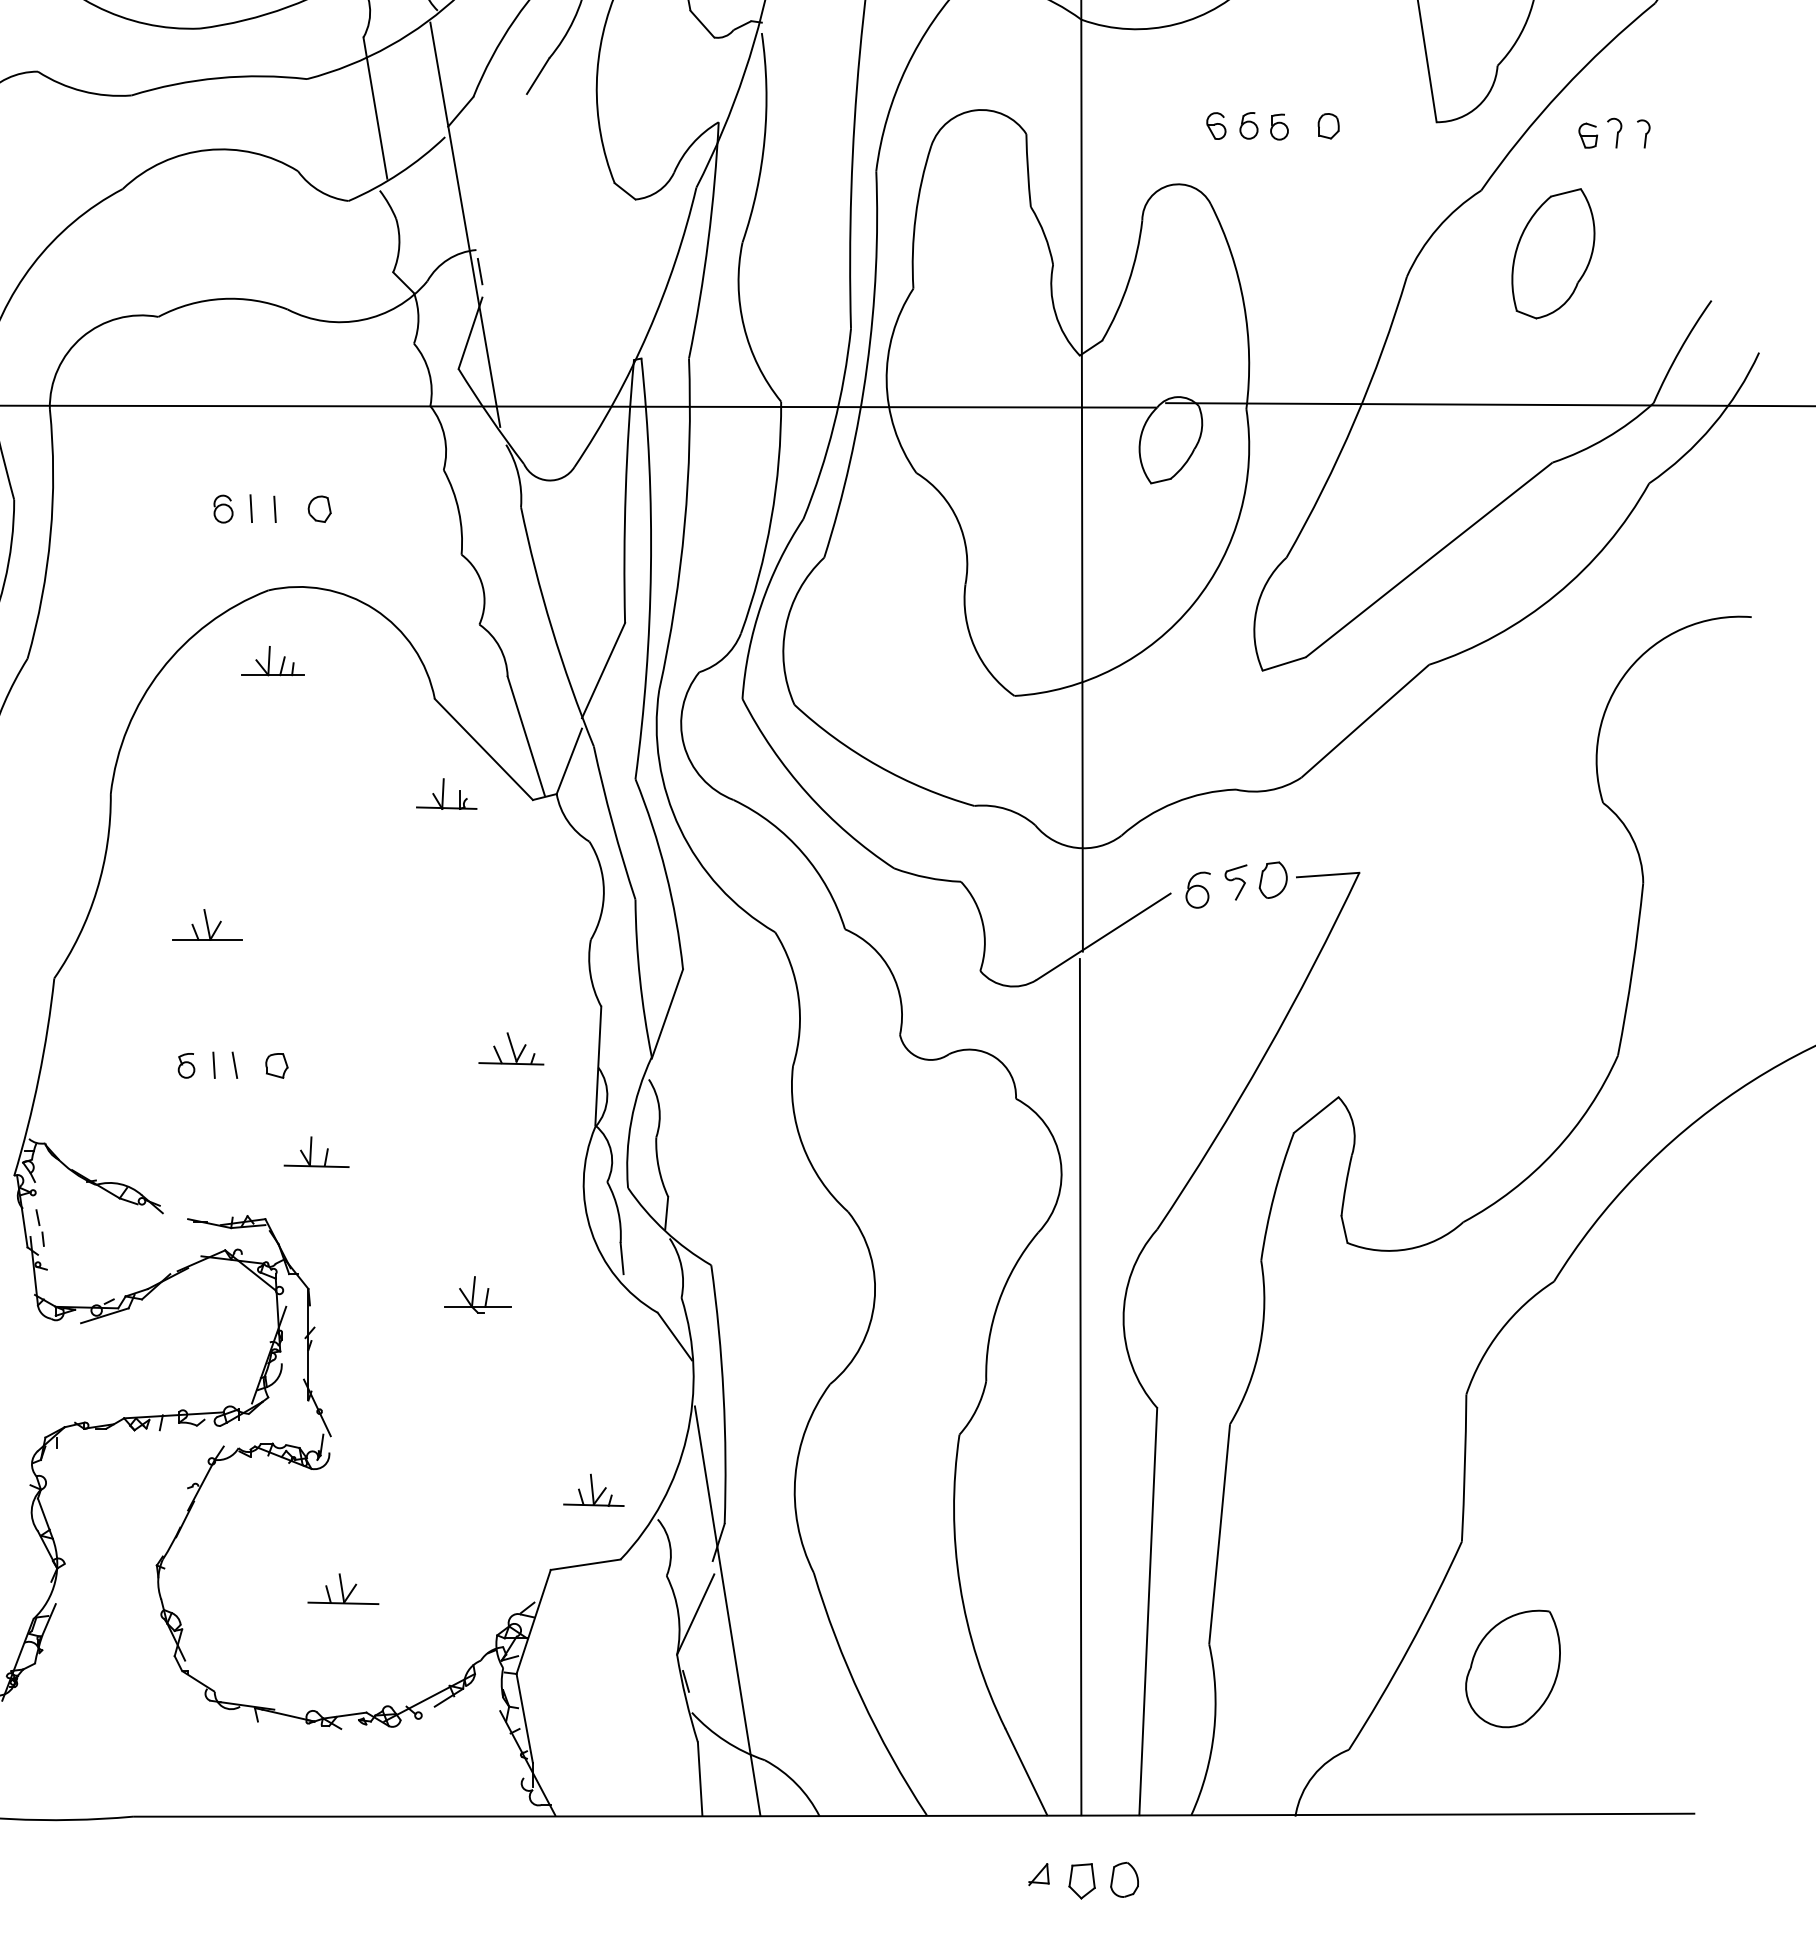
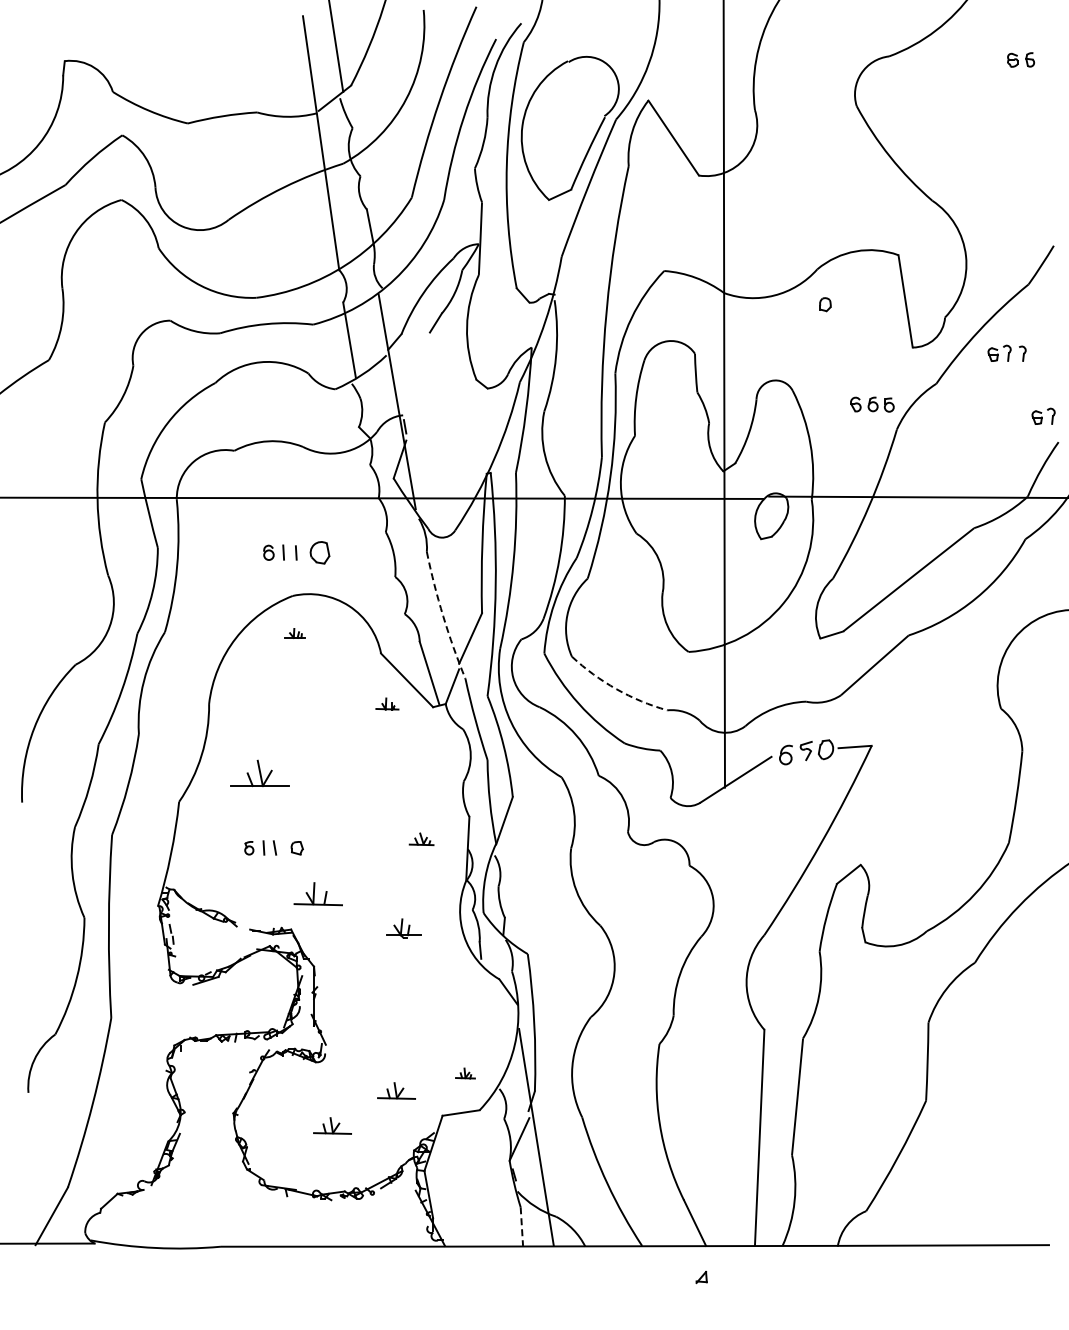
part: (1247, 125) -> (872, 404), moved
part: (1328, 125) -> (825, 304), moved
part: (1683, 250) -> (1043, 415), added
part: (1553, 254) -> (974, 417), removed
part: (318, 508) -> (319, 552), size x1.6
arc: (552, 629) -> (443, 616), solid -> dashed
part: (273, 661) -> (295, 633), size x0.6
arc: (878, 766) -> (616, 689), solid -> dashed
part: (446, 793) -> (387, 703), size x0.7
part: (207, 924) -> (260, 773), size x1.6
part: (510, 1049) -> (421, 839), size x0.7
part: (316, 1151) -> (318, 893), size x1.4
part: (477, 1294) -> (403, 928), moved
line: (1080, 1386) -> (723, 1018), removed
part: (593, 1490) -> (465, 1073), size x0.6
part: (463, 1522) -> (396, 1090), added
part: (1513, 1669) -> (953, 1168), removed
line: (699, 1780) -> (521, 1227), solid -> dashed
part: (1102, 1880) -> (735, 1280), removed

